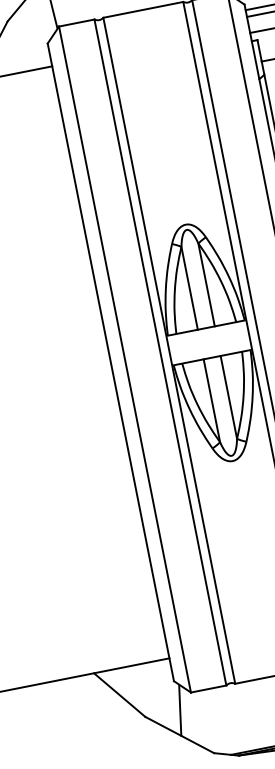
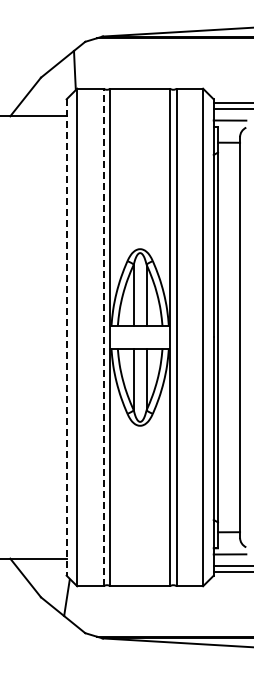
line: (160, 352) -> (103, 337), solid -> dashed
line: (110, 363) -> (66, 338), solid -> dashed

